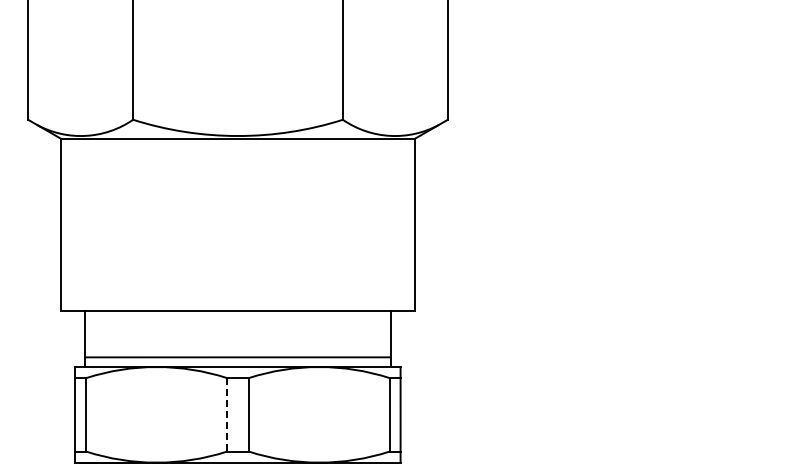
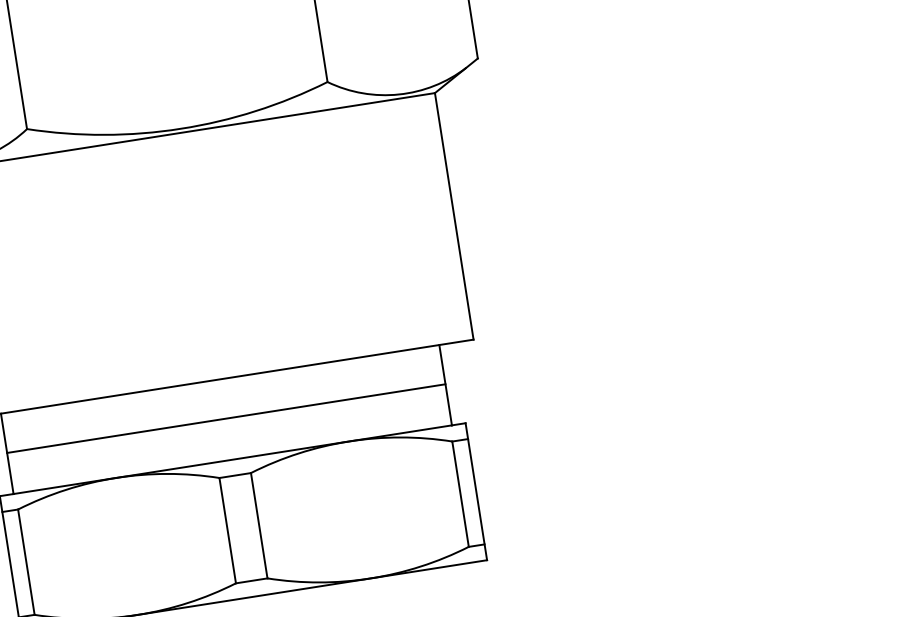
line: (237, 357) -> (225, 418), moved
line: (227, 414) -> (228, 530), dashed -> solid

